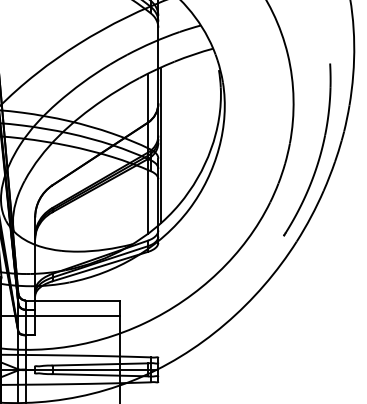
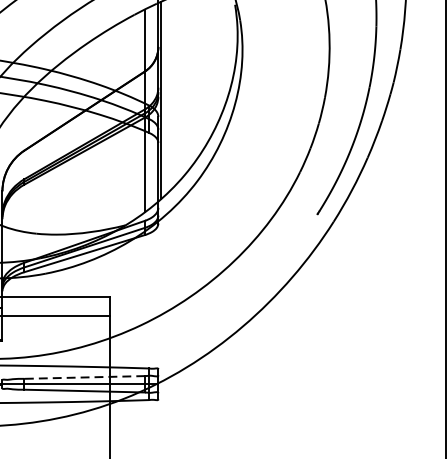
line: (100, 364) -> (85, 377), solid -> dashed

